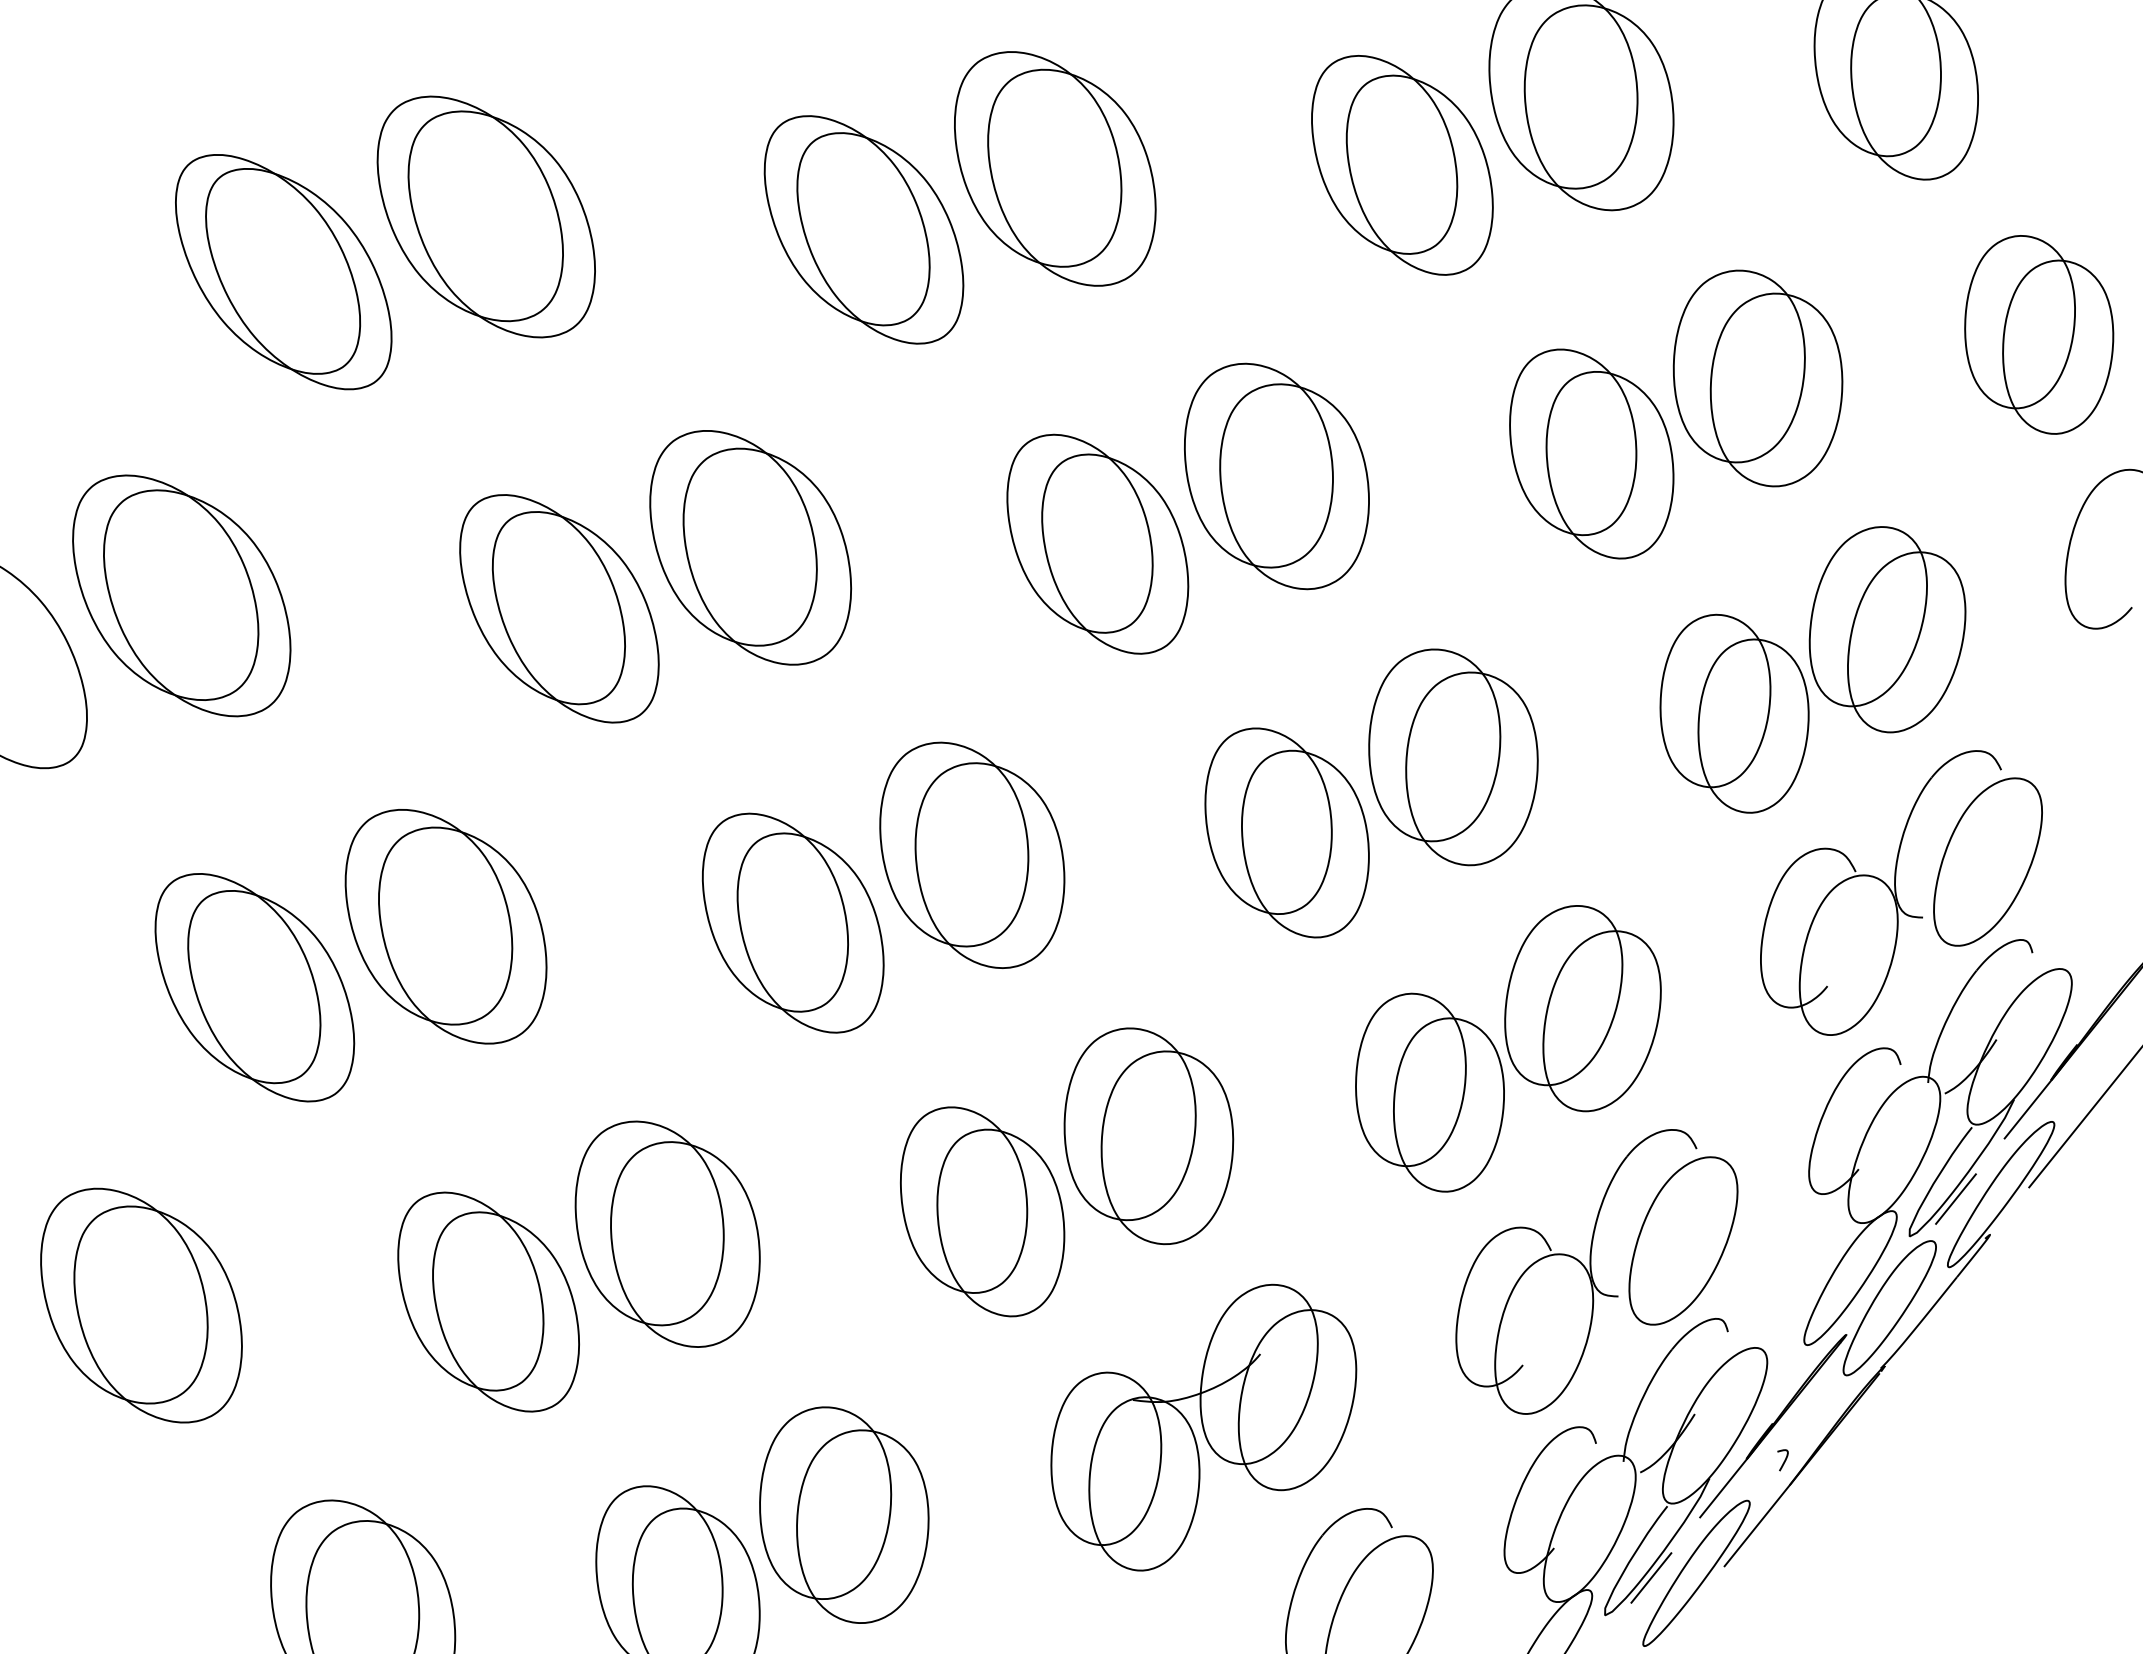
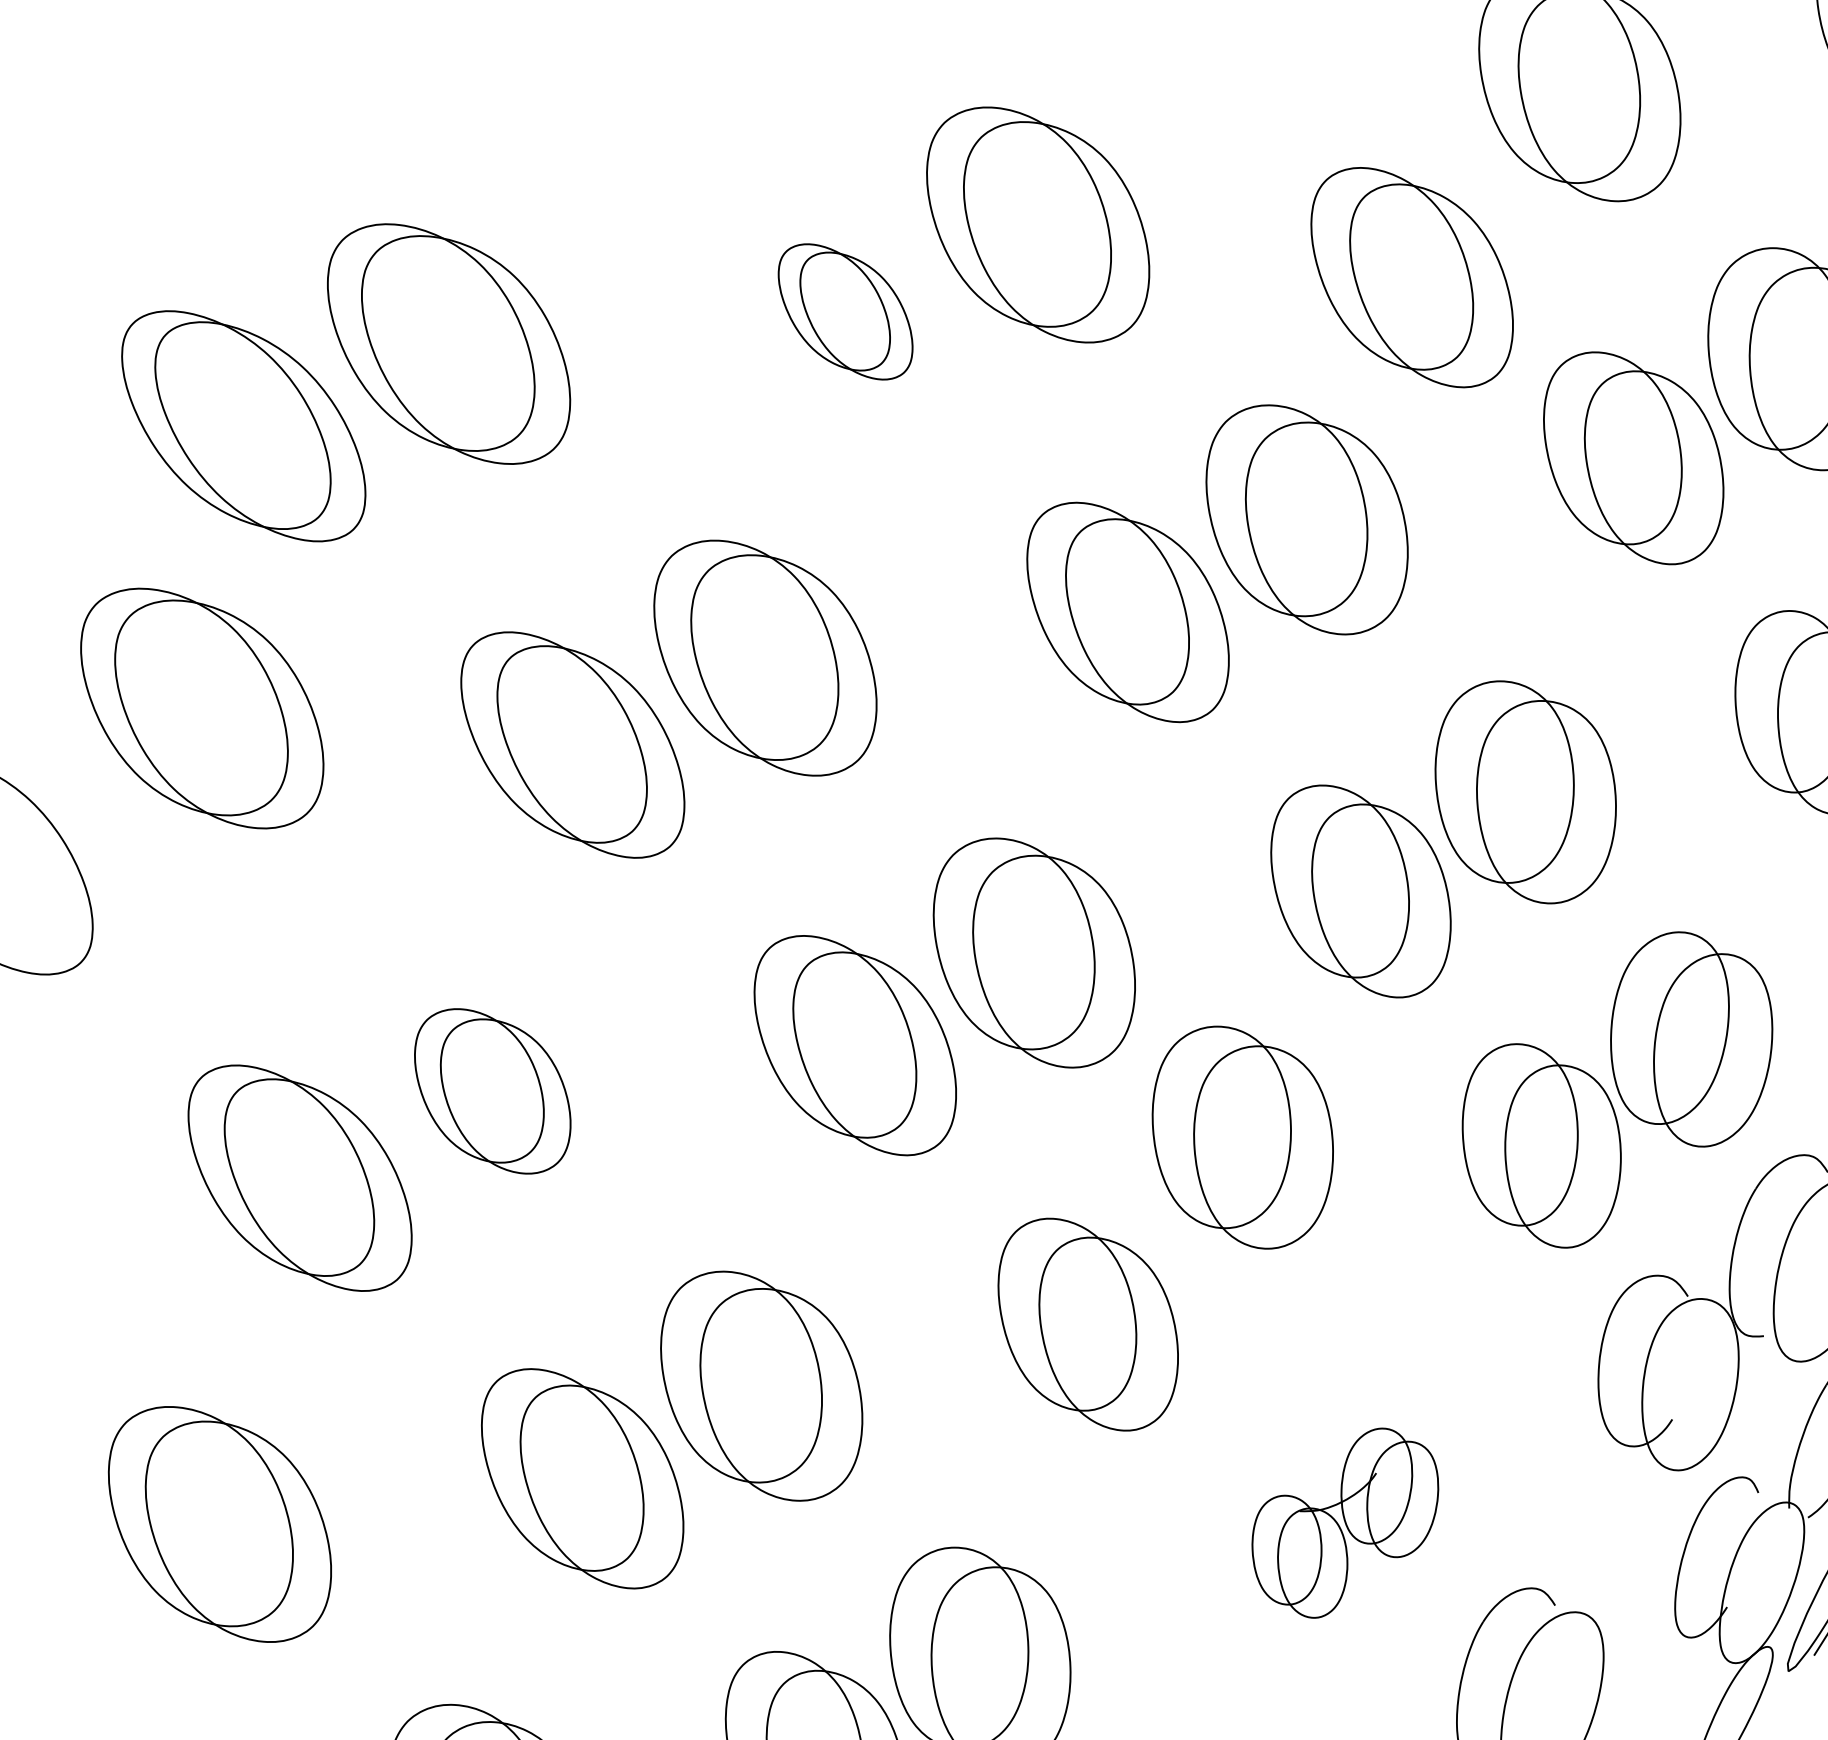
part: (1402, 165) -> (1412, 277), moved
part: (863, 229) -> (845, 311), size x0.6
part: (181, 595) -> (202, 708), moved
part: (445, 926) -> (492, 1091), size x0.7
part: (1148, 1136) -> (1242, 1137), moved
part: (1203, 1427) -> (1345, 1523), size x0.6

